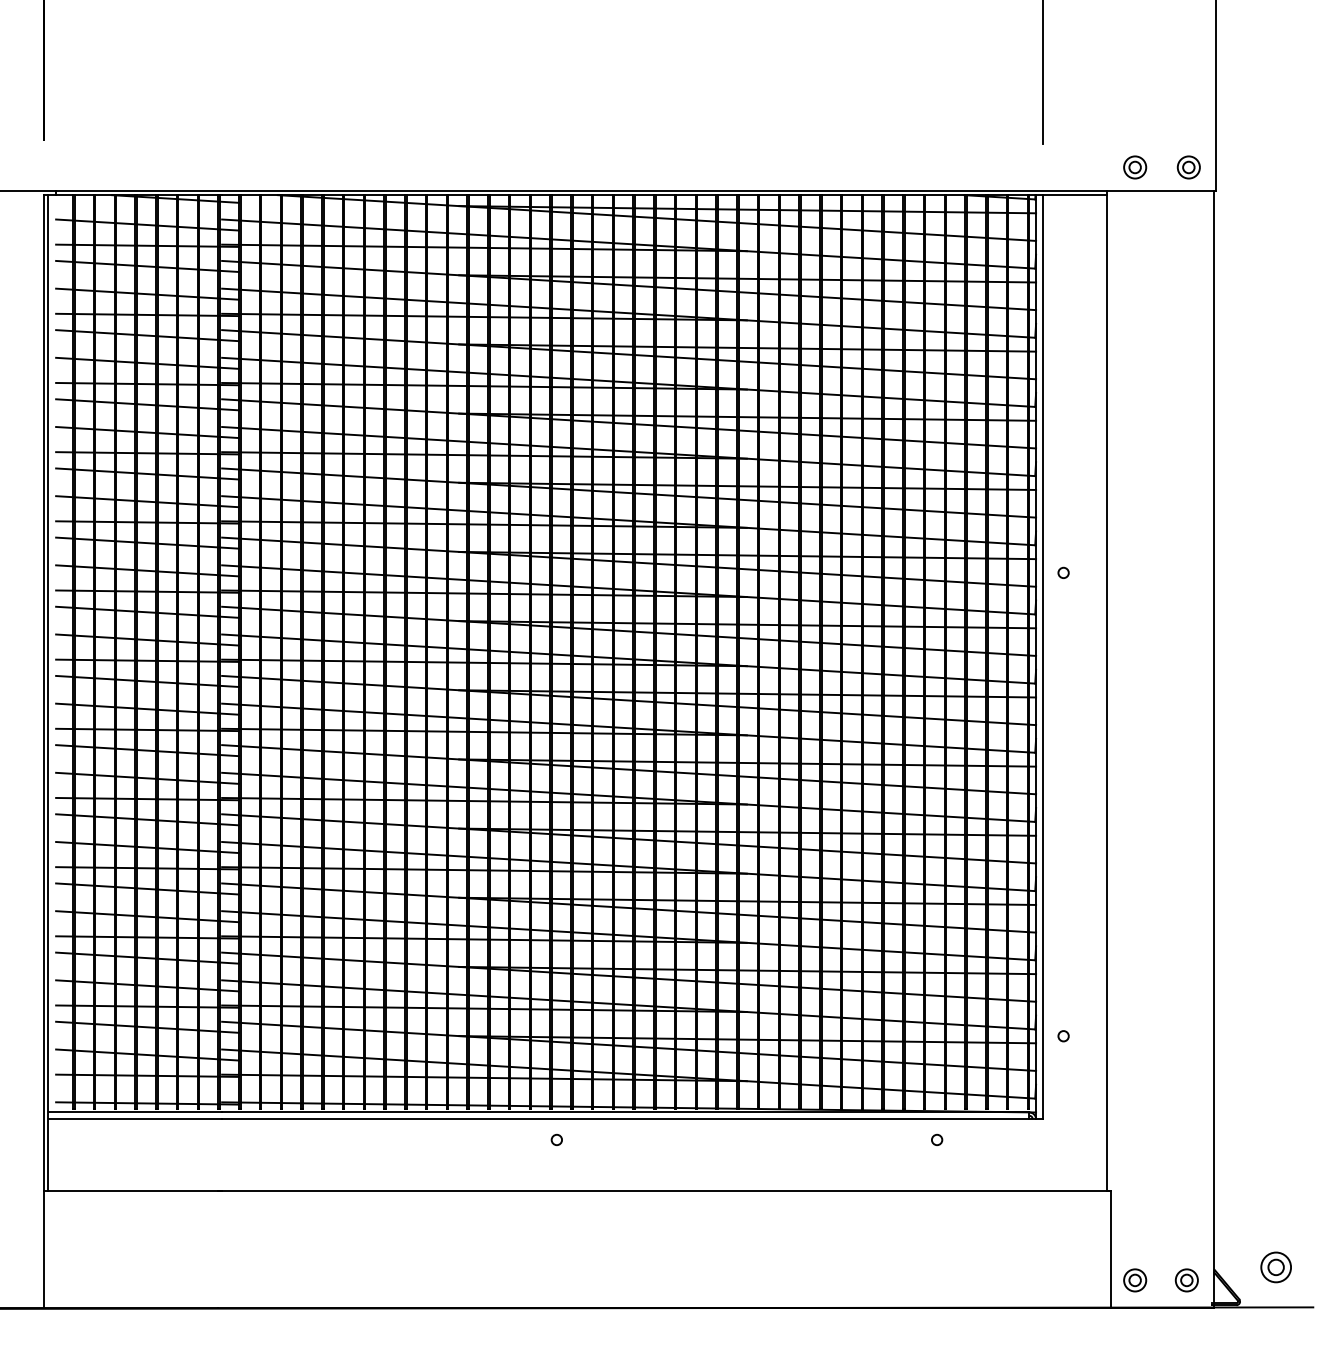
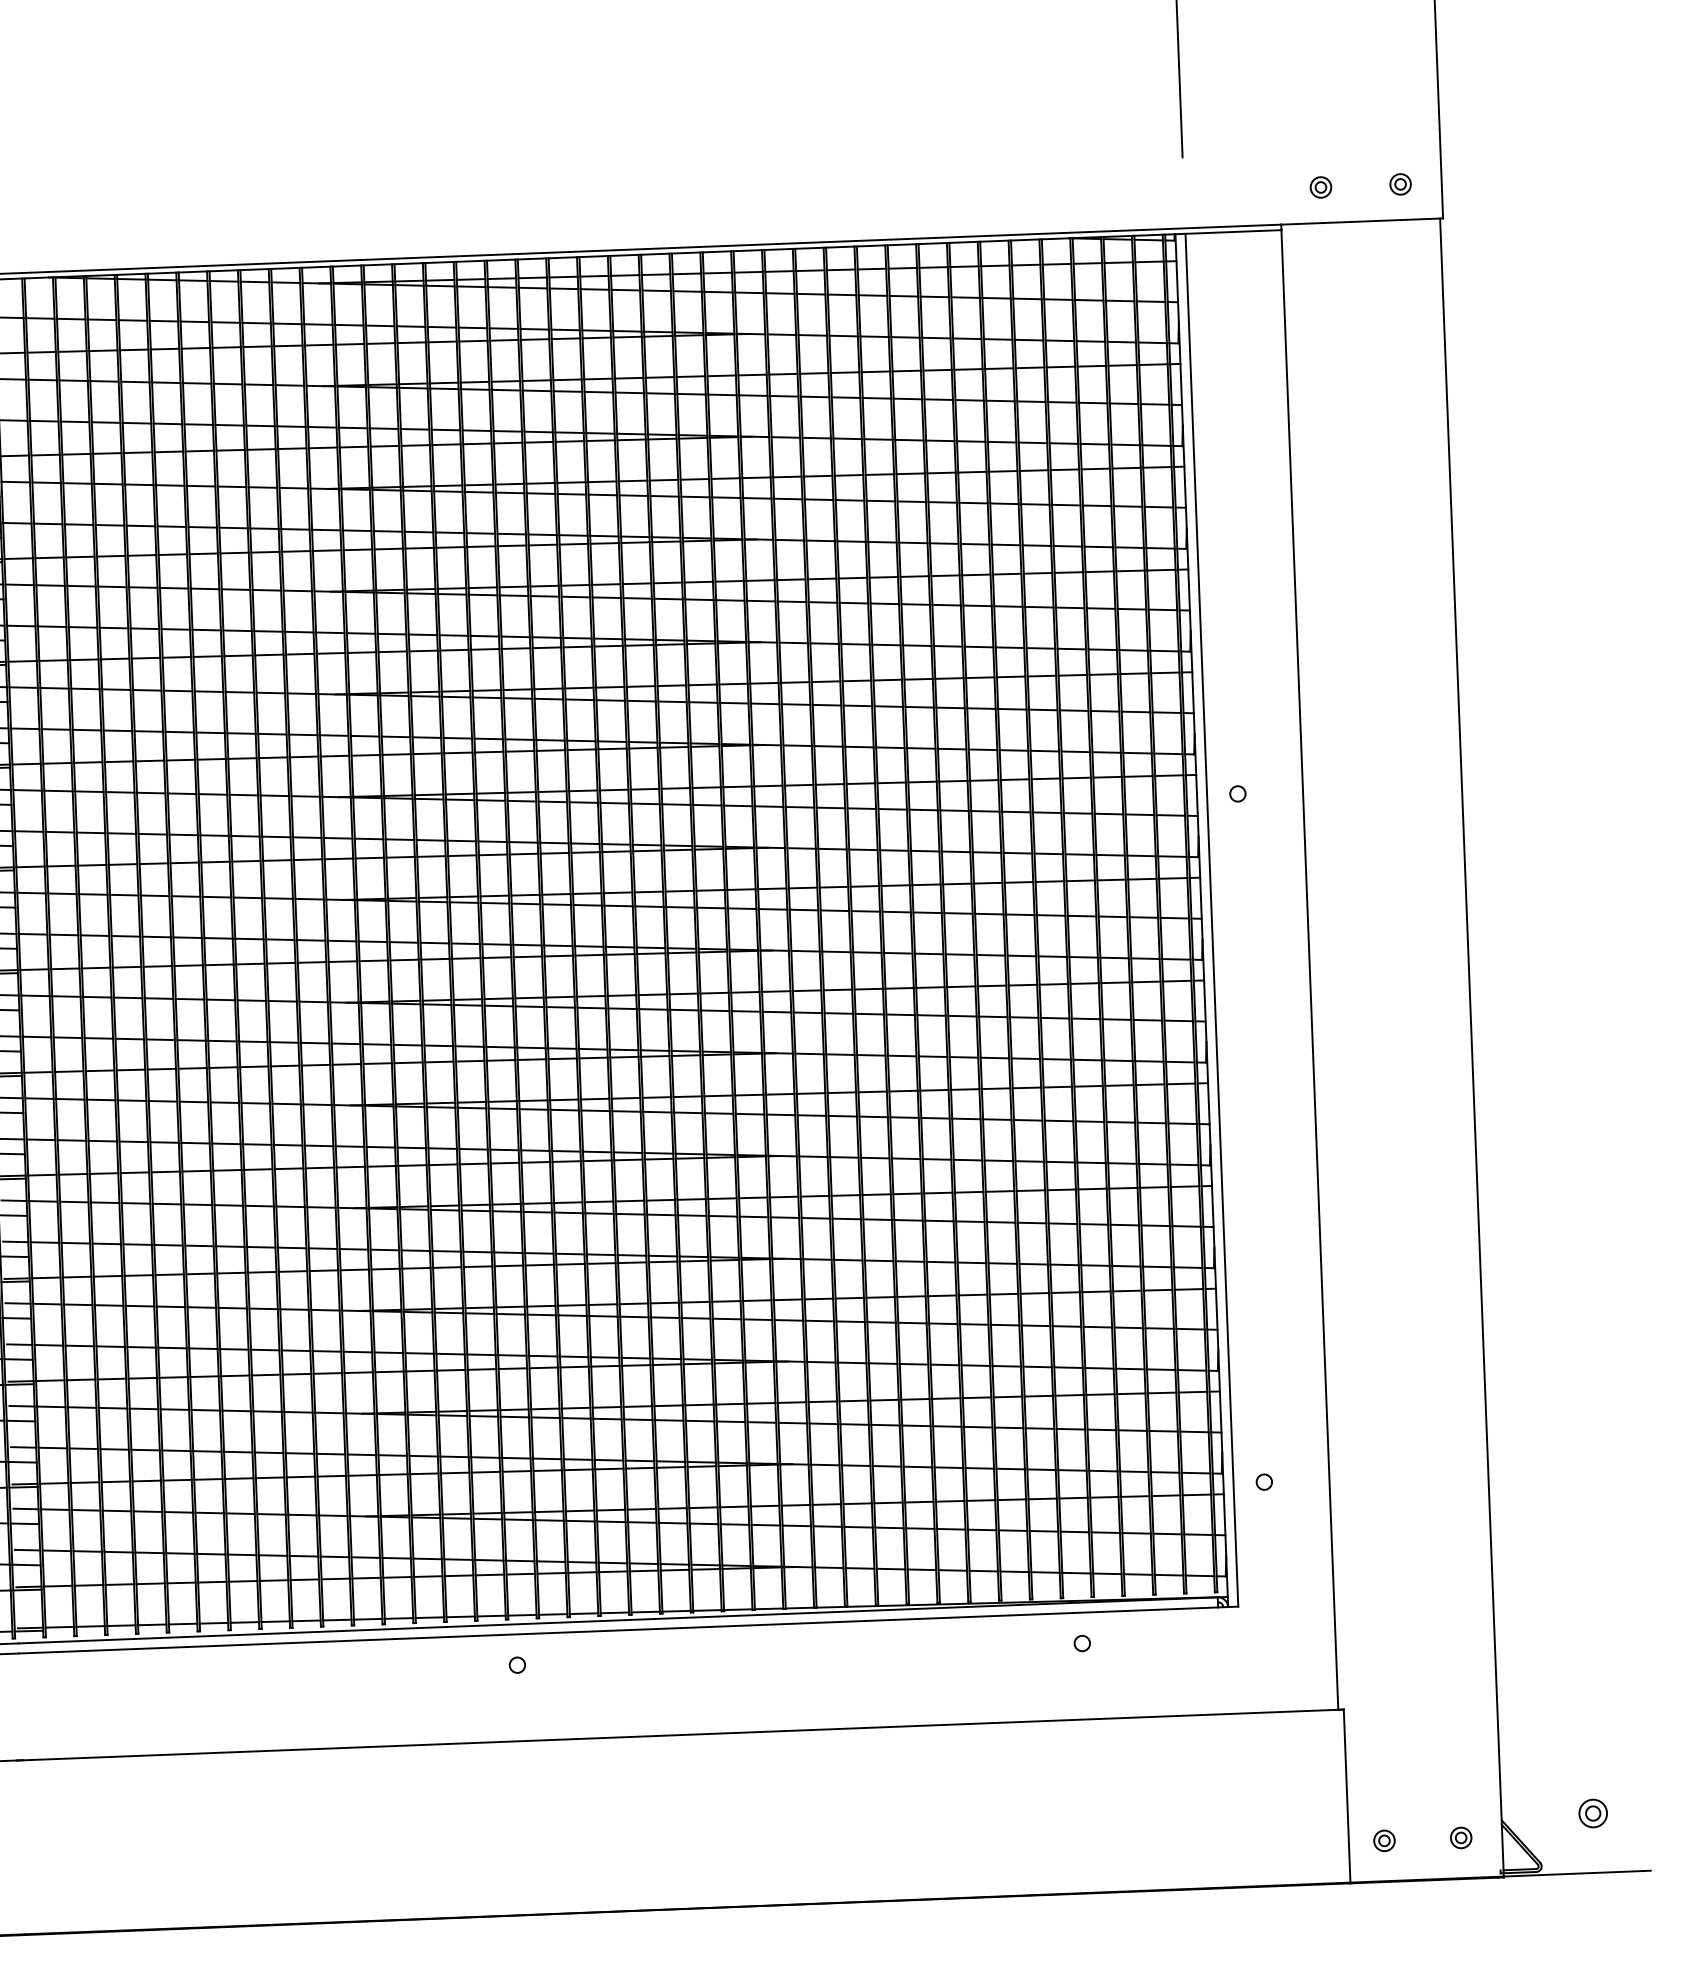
part: (1134, 167) -> (1320, 187), size x0.62
part: (1188, 167) -> (1400, 184), size x0.62
part: (1275, 1267) -> (1592, 1813), size x0.62
part: (1134, 1280) -> (1383, 1840), size x0.62
part: (1186, 1280) -> (1460, 1838), size x0.62

